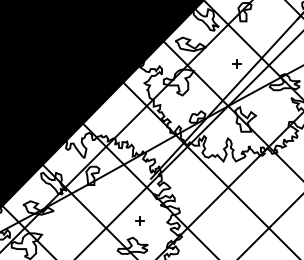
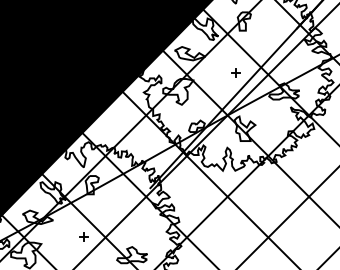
part: (139, 221) -> (83, 236), moved

